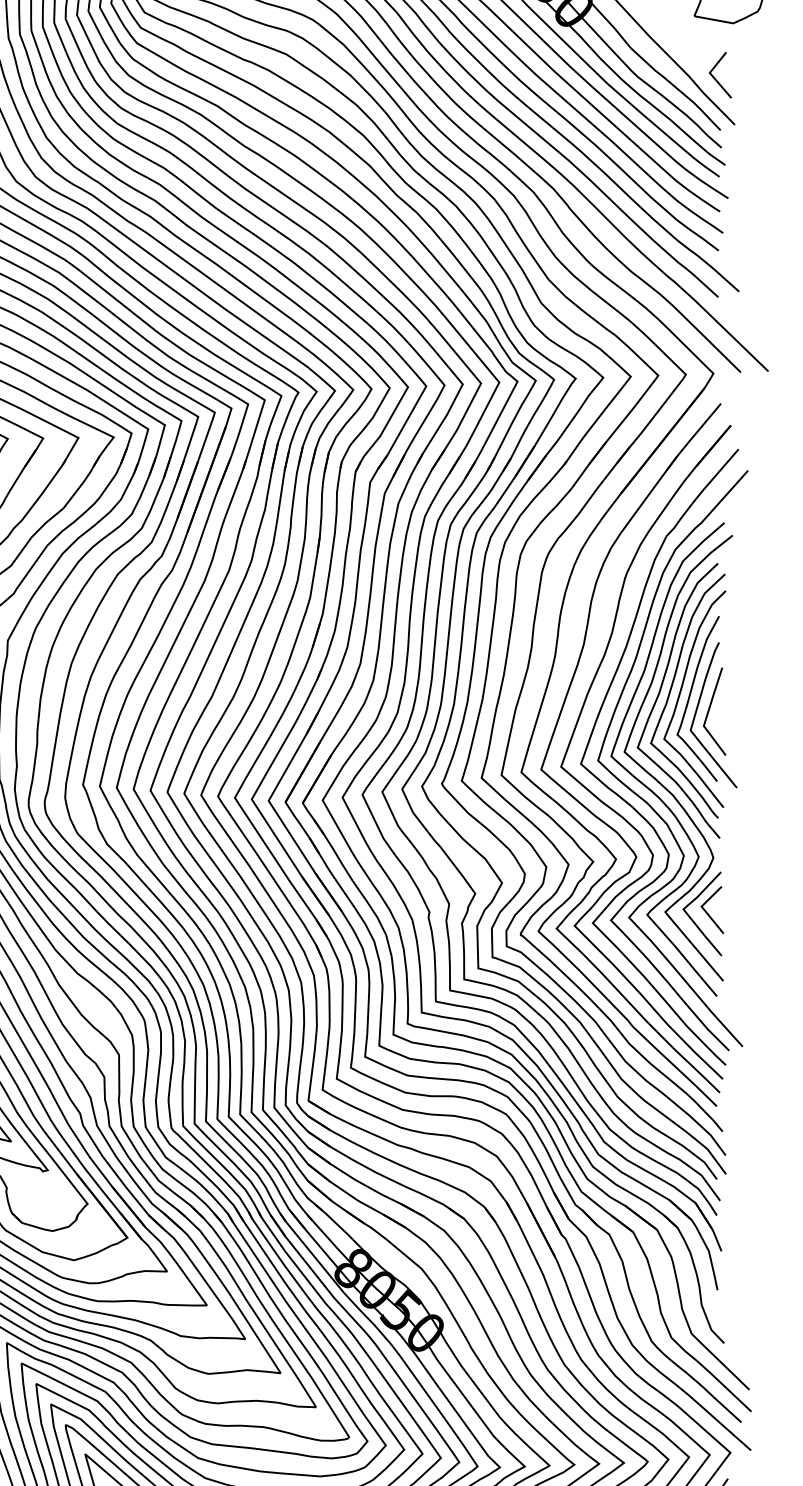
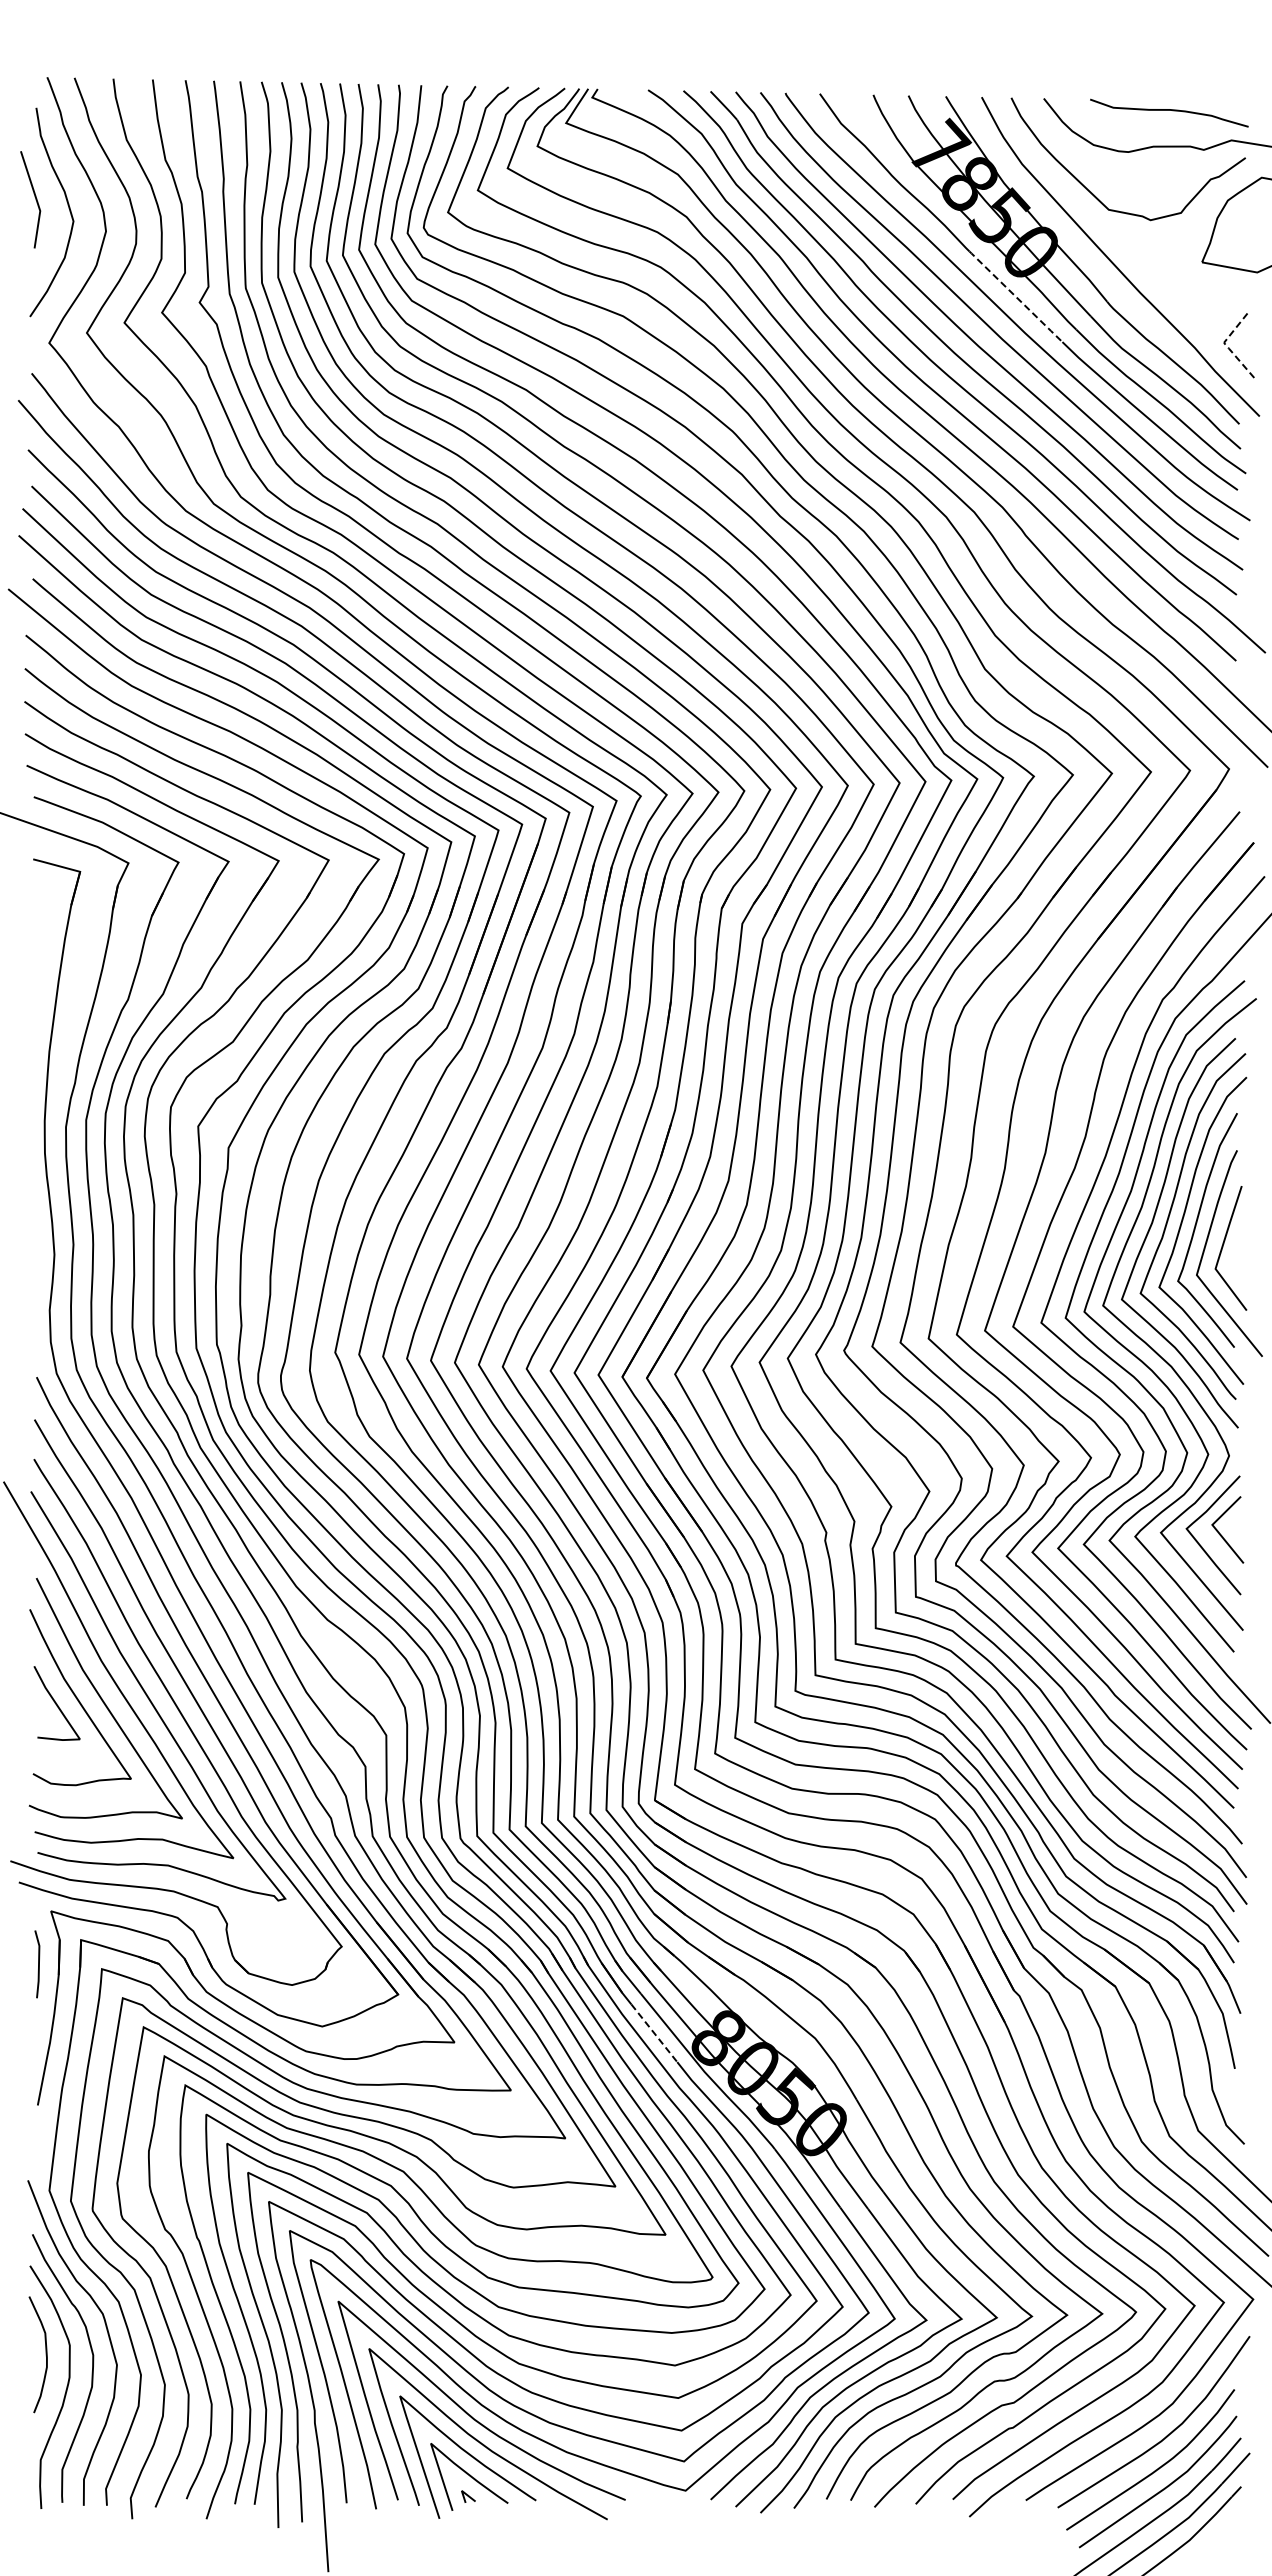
line: (562, 40) -> (1015, 296), solid -> dashed
line: (712, 75) -> (1227, 346), solid -> dashed
line: (308, 1265) -> (654, 2033), solid -> dashed

